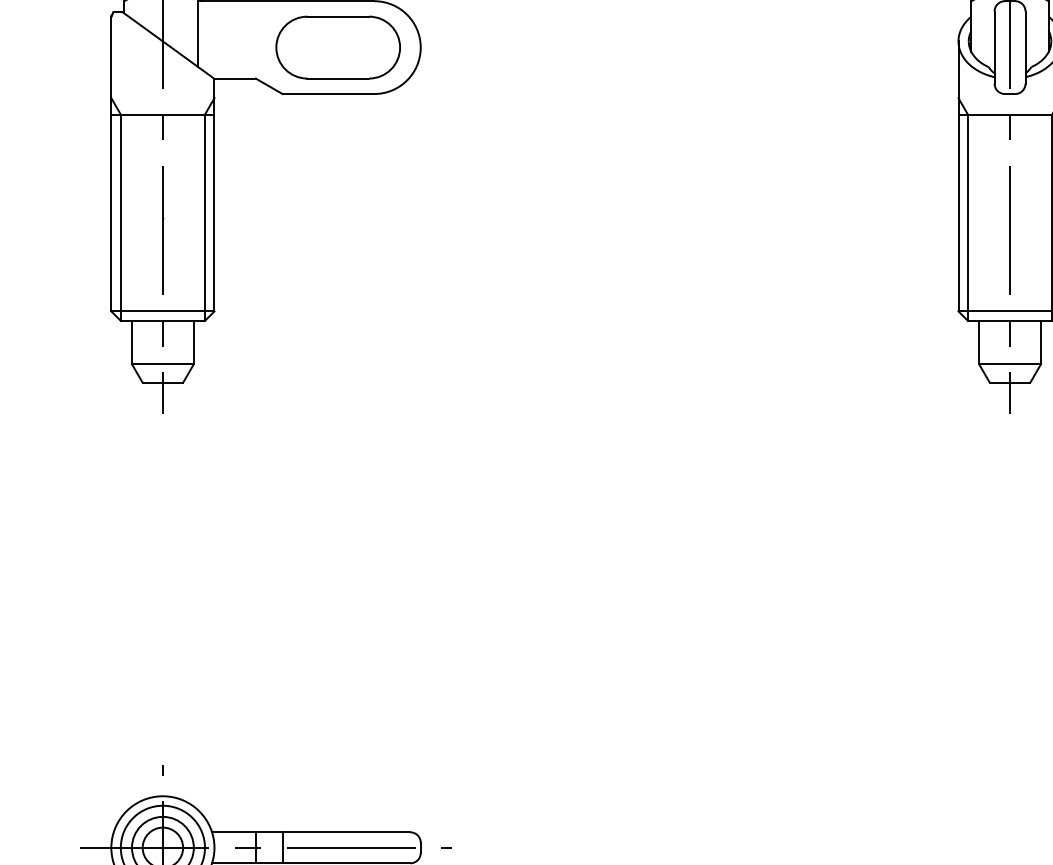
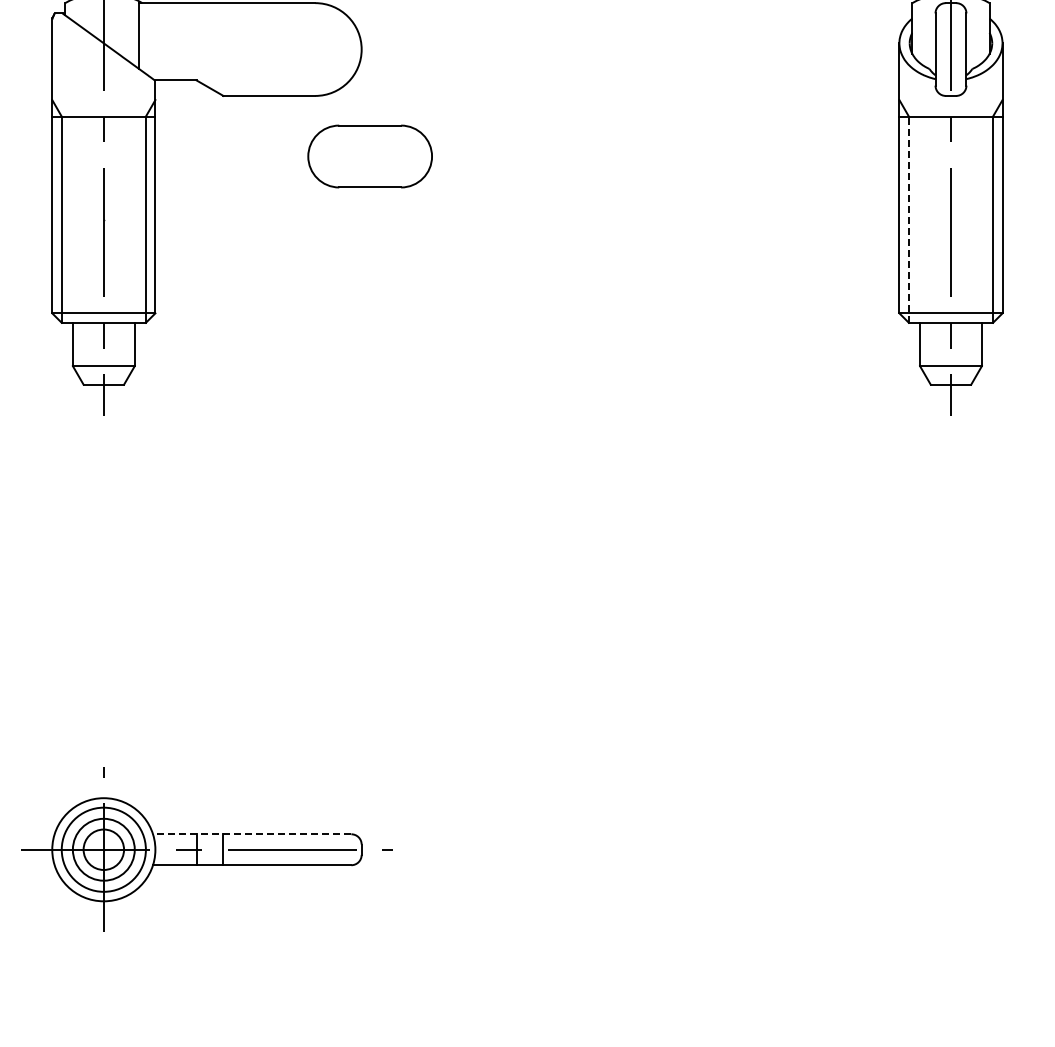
part: (337, 47) -> (369, 156), moved
line: (967, 217) -> (908, 219), solid -> dashed
line: (310, 832) -> (251, 834), solid -> dashed

